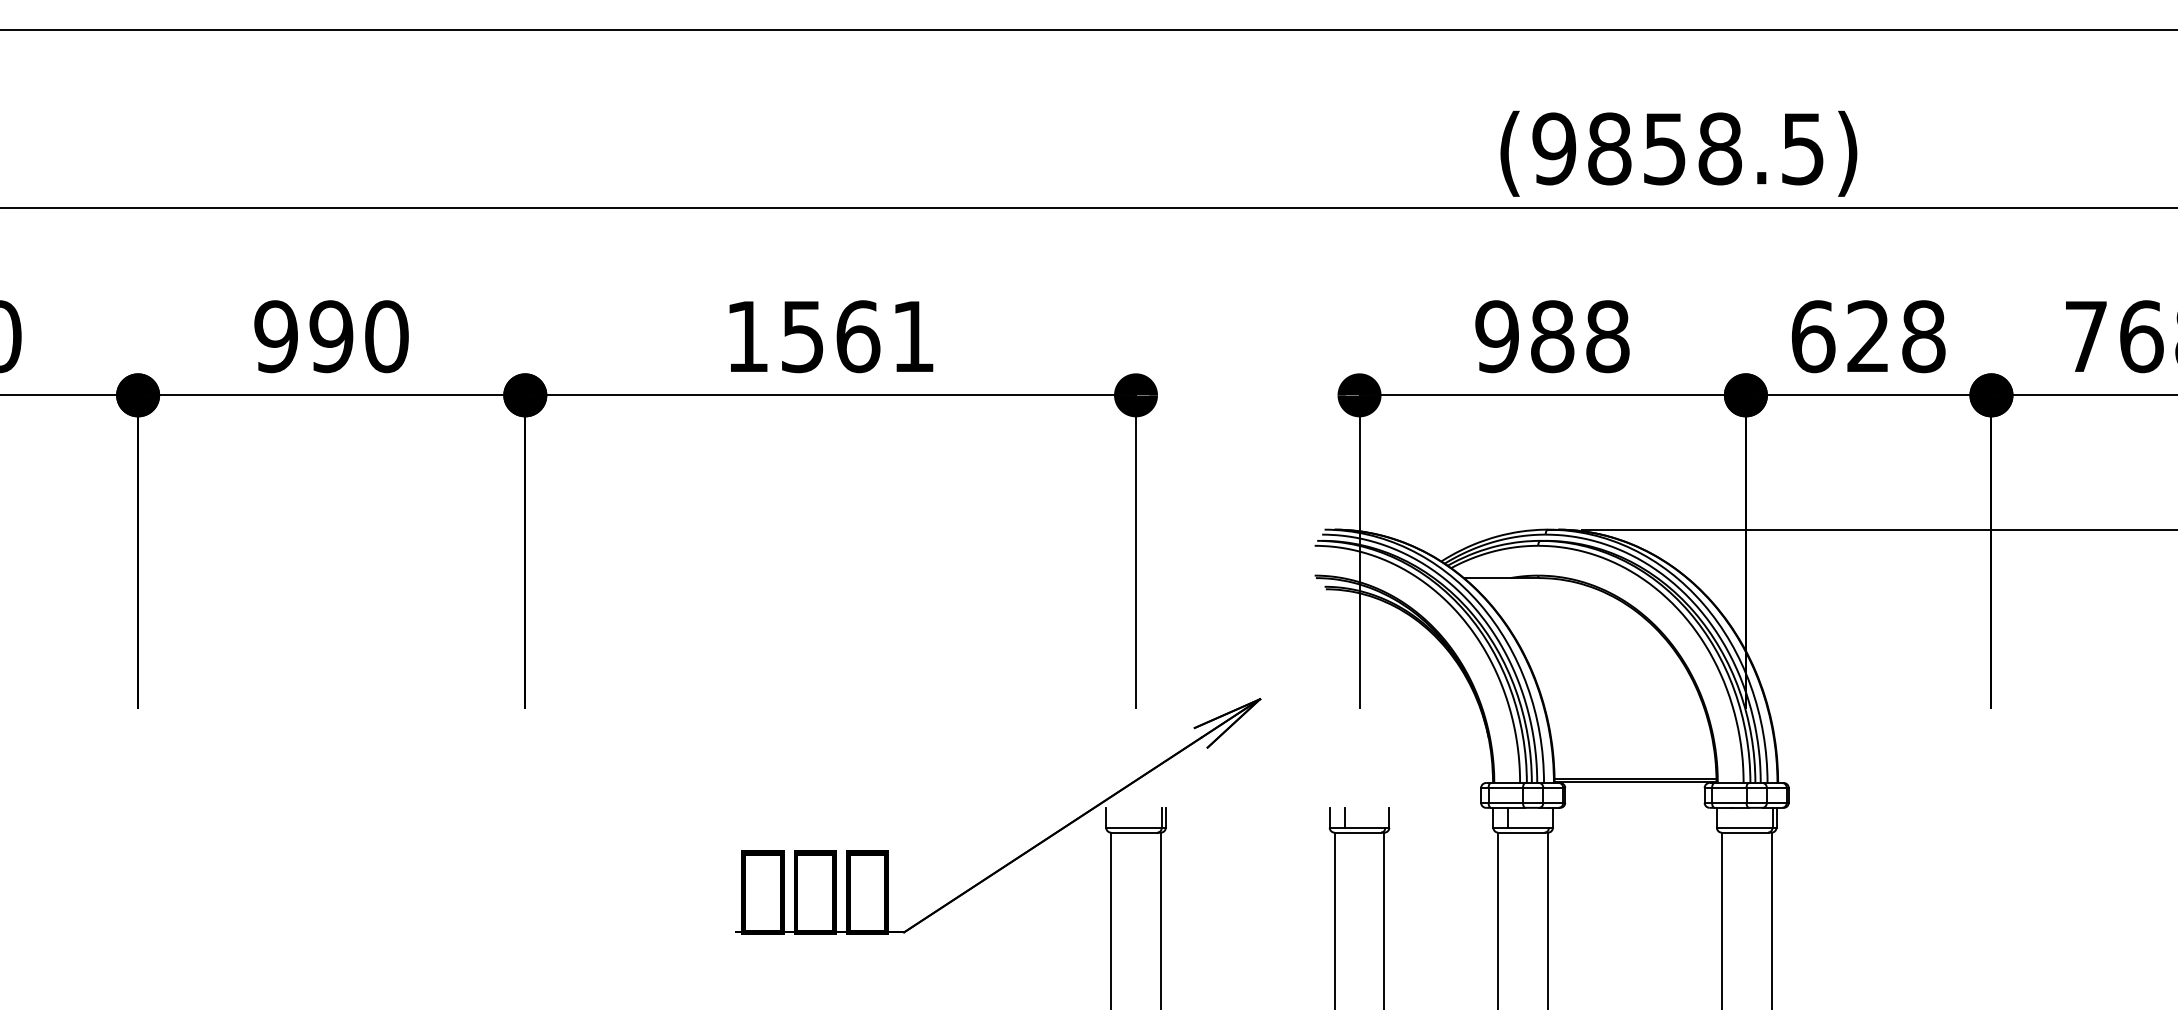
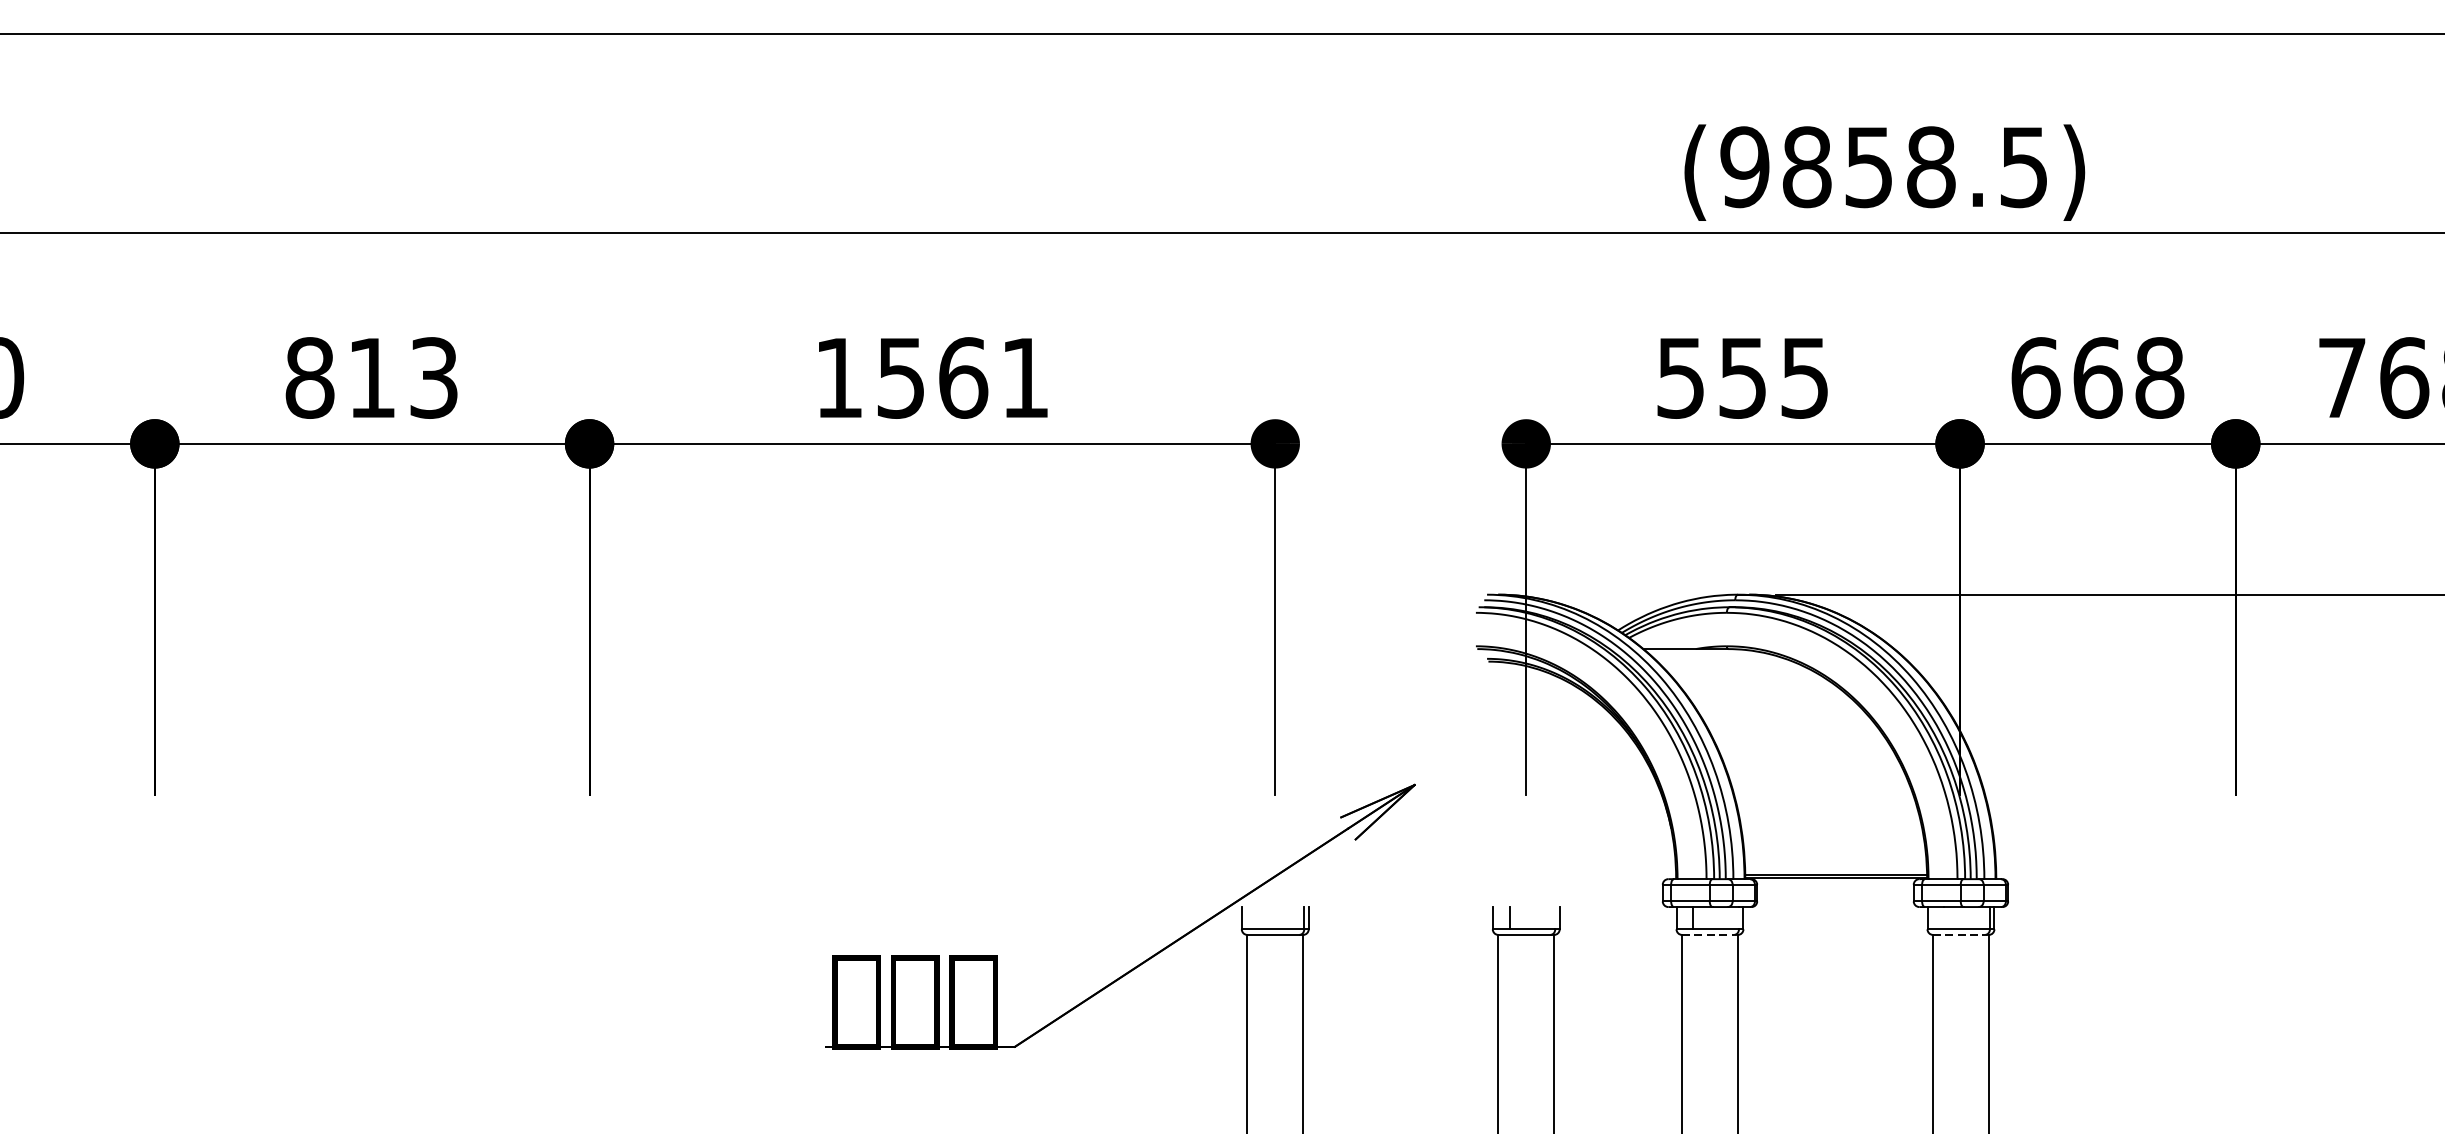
text: (331, 336) -> (371, 377), 990 -> 813
text: (1552, 336) -> (1742, 377), 988 -> 555
text: (1868, 336) -> (2097, 377), 628 -> 668
line: (1522, 832) -> (1709, 934), solid -> dashed
line: (1745, 832) -> (1959, 934), solid -> dashed

